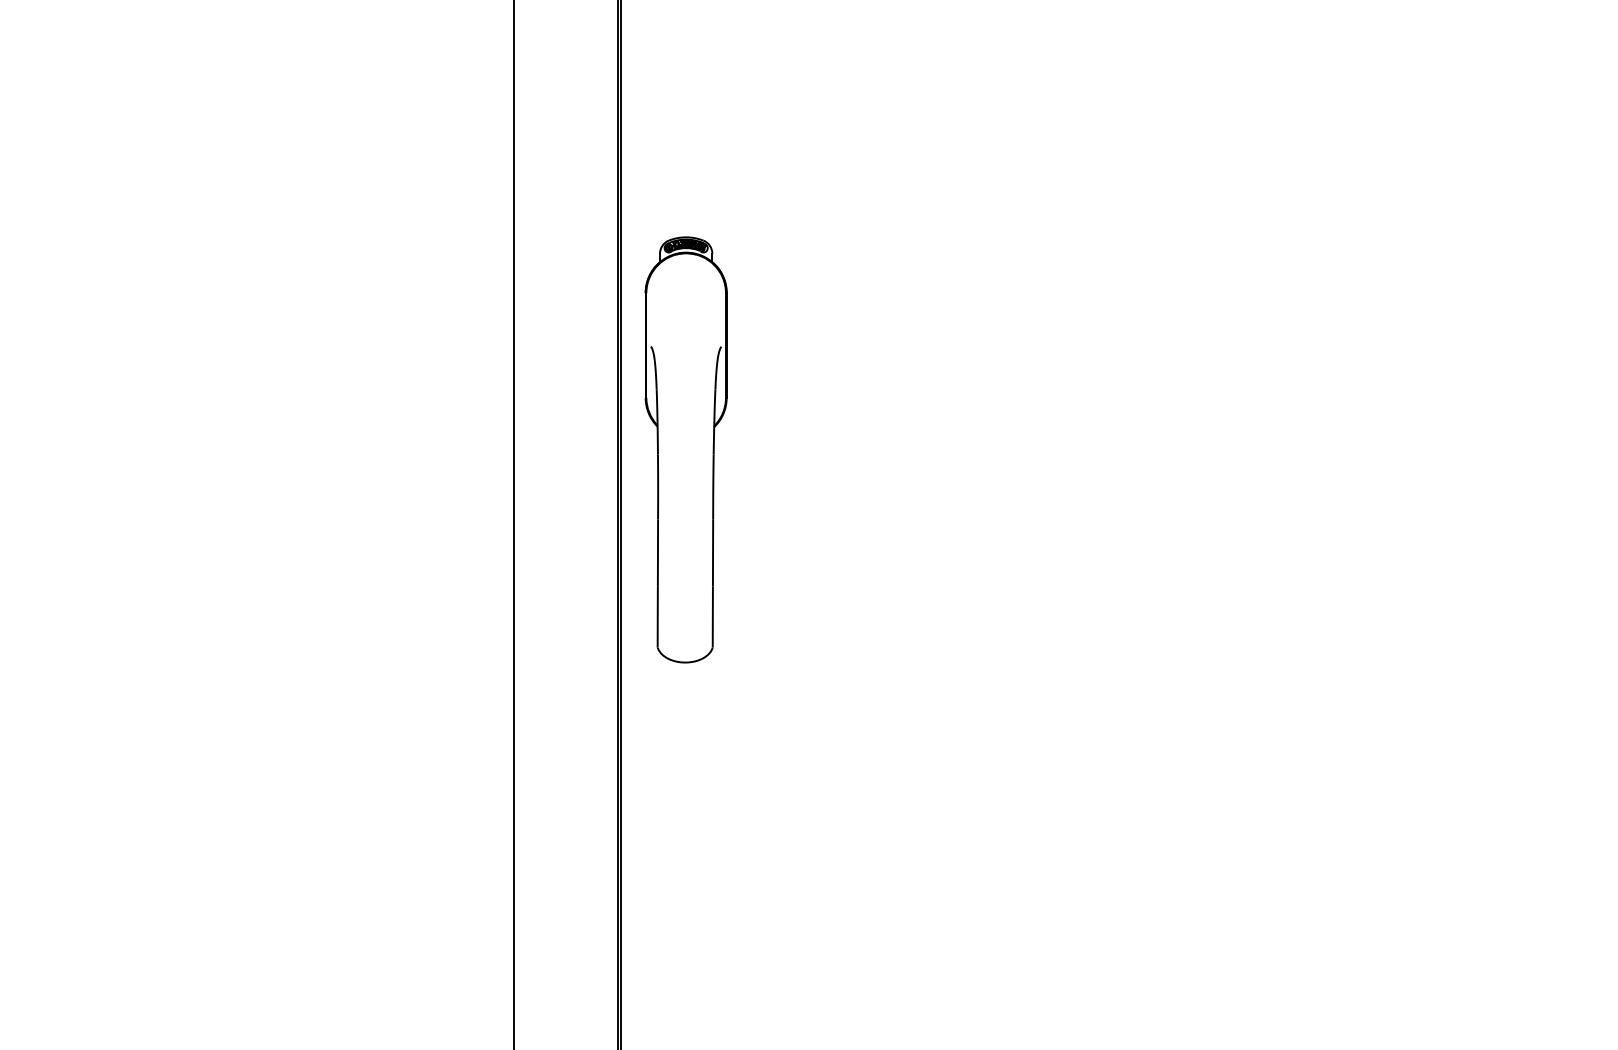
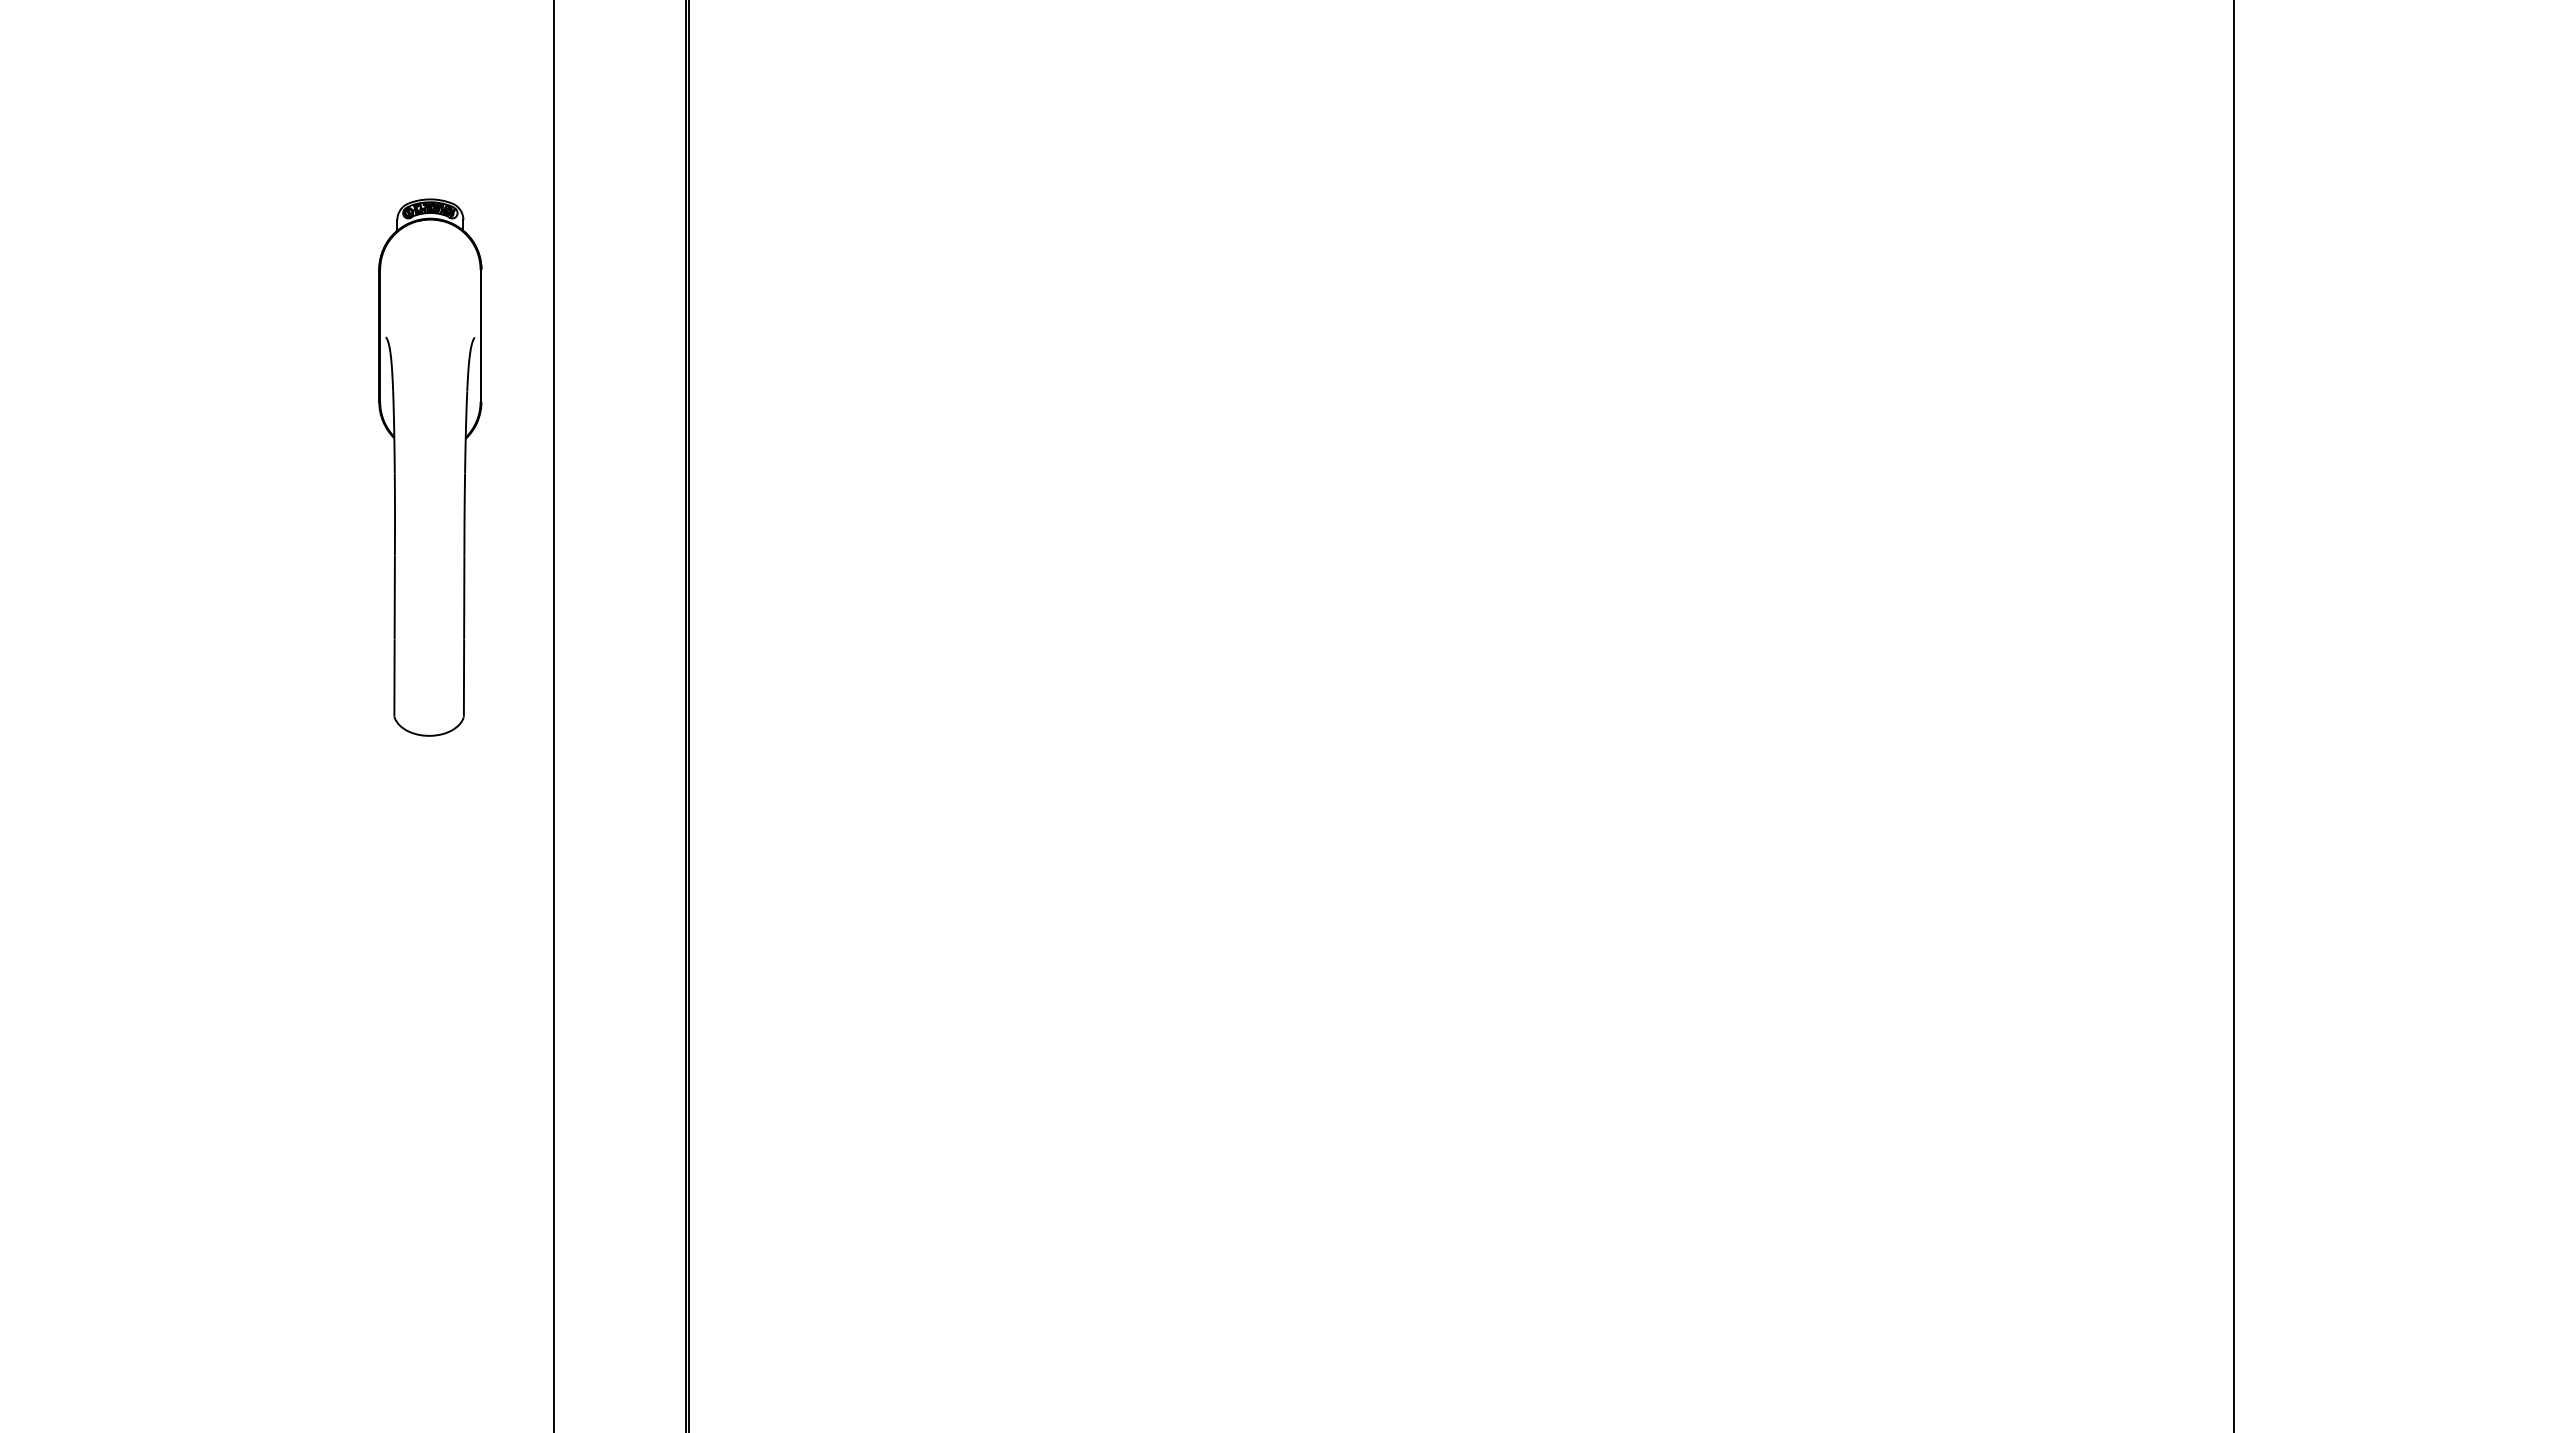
part: (686, 449) -> (430, 467), moved

